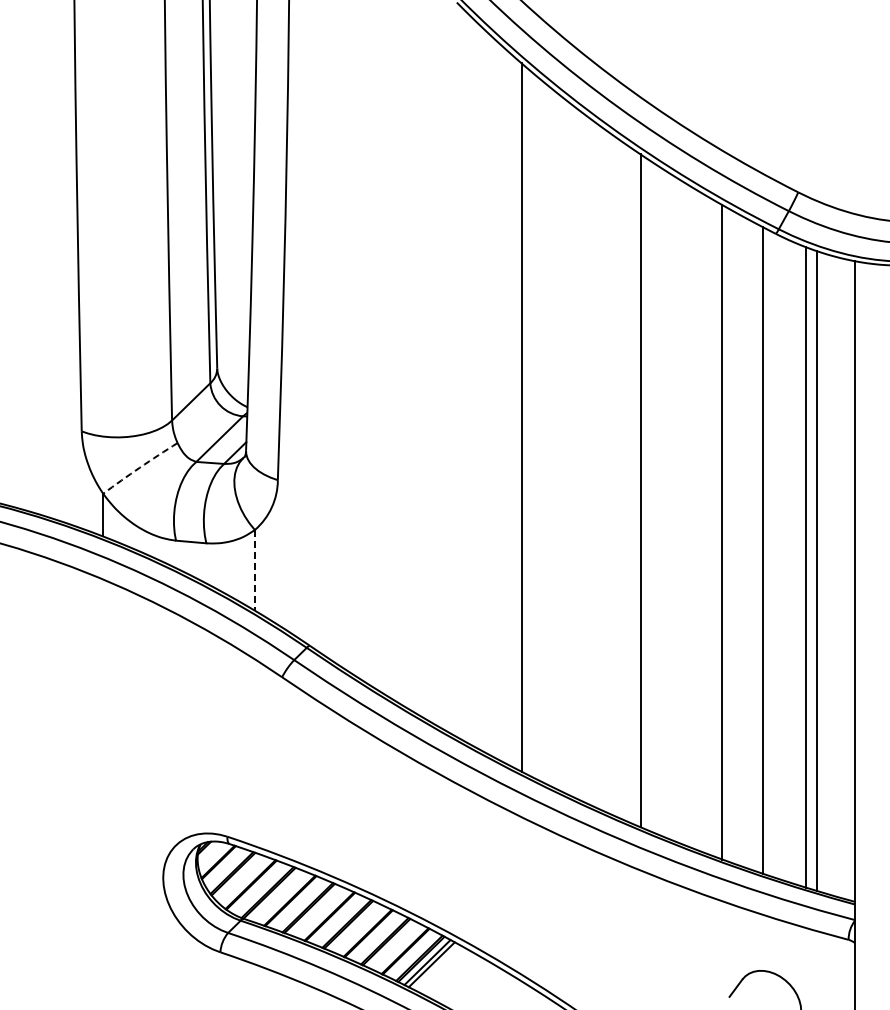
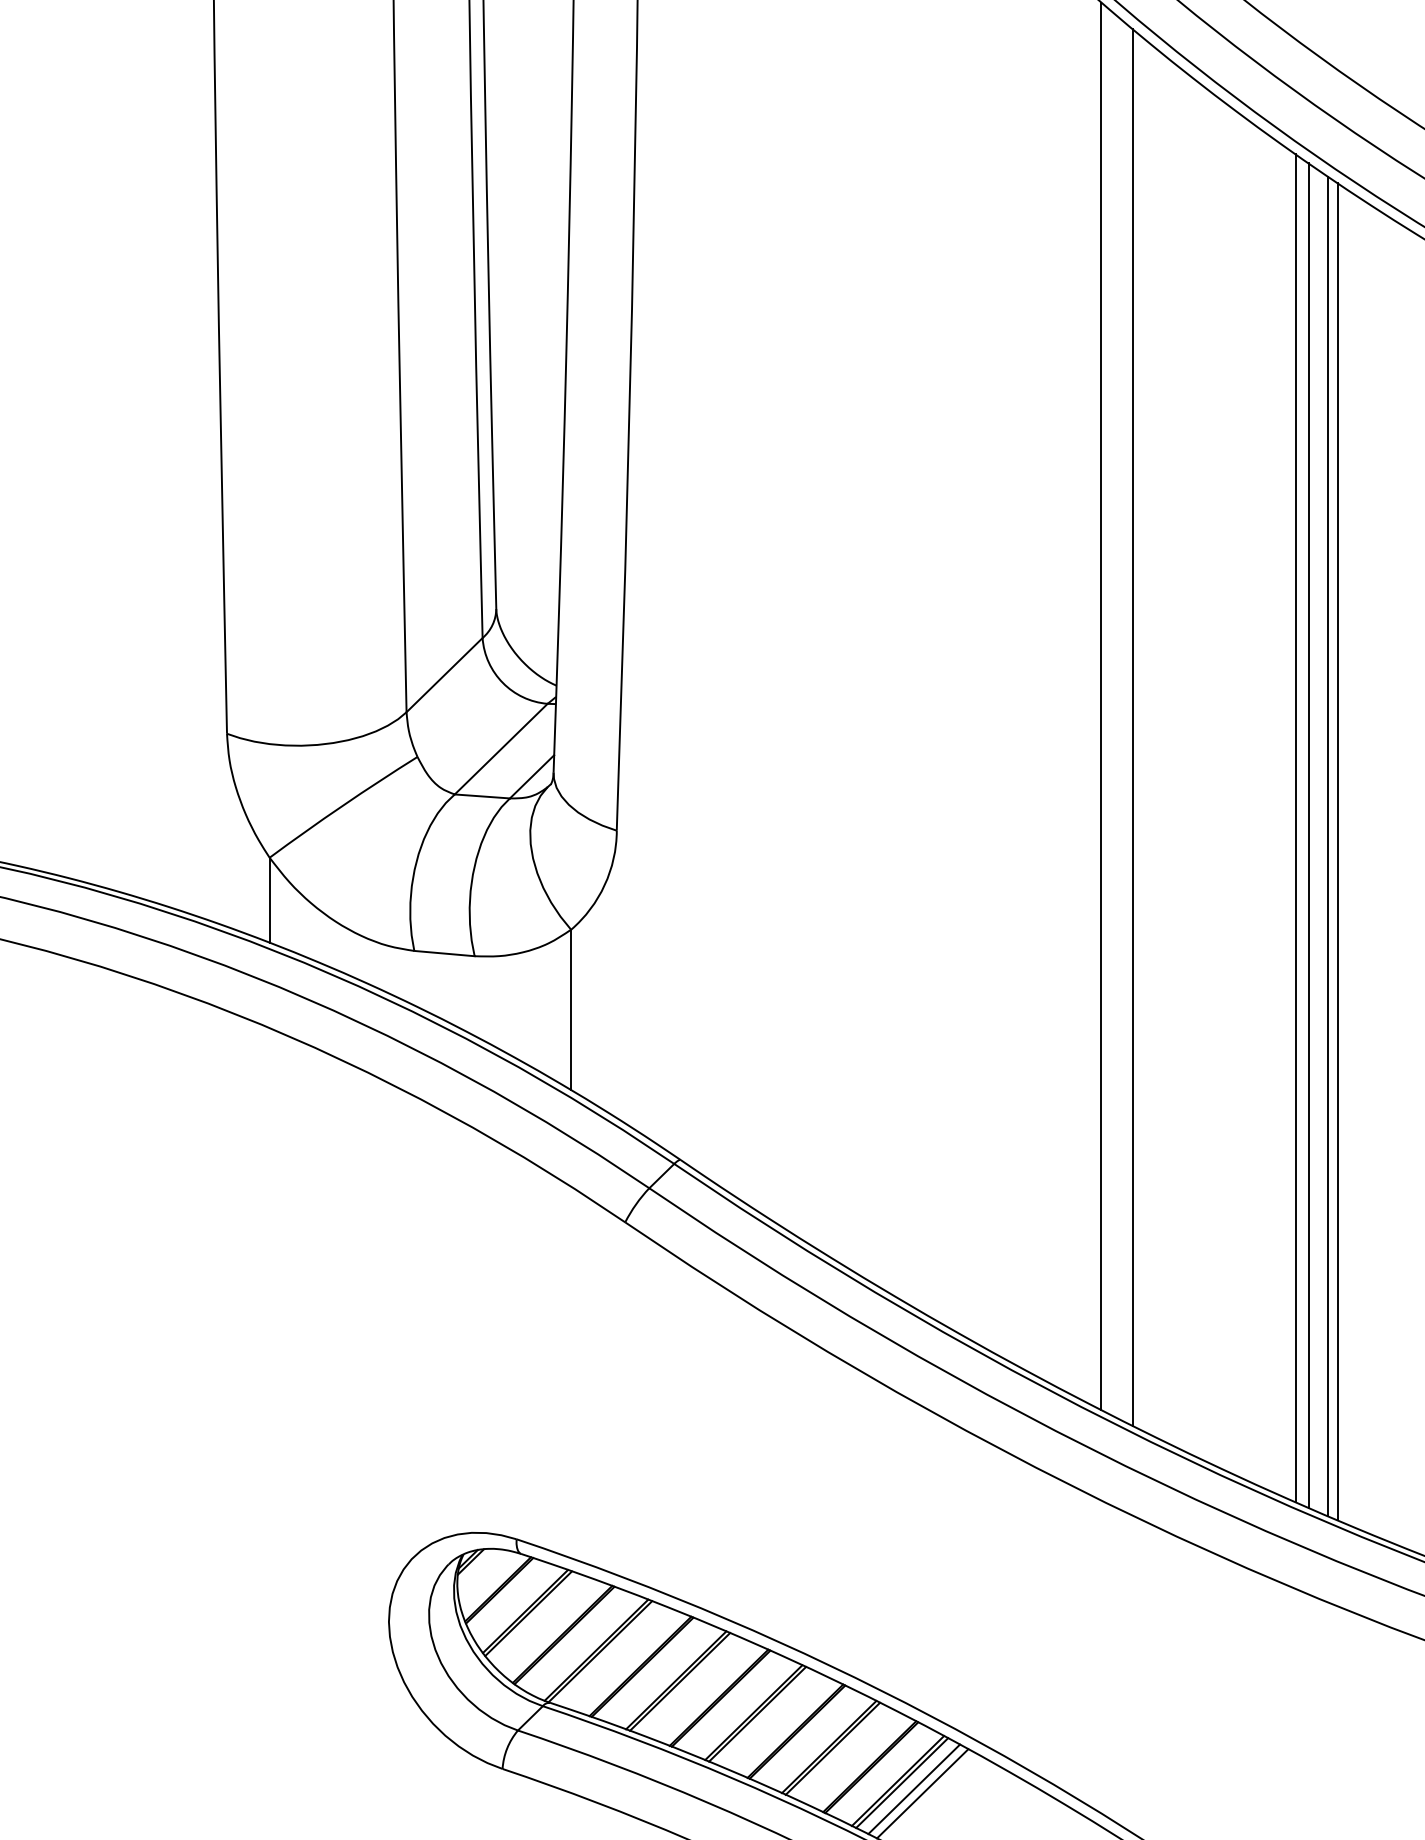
line: (537, 427) -> (1132, 726), added
arc: (139, 467) -> (341, 805), dashed -> solid
line: (619, 478) -> (1295, 827), added
line: (625, 482) -> (1307, 835), added
line: (635, 488) -> (1327, 847), added
line: (254, 570) -> (570, 1010), dashed -> solid

